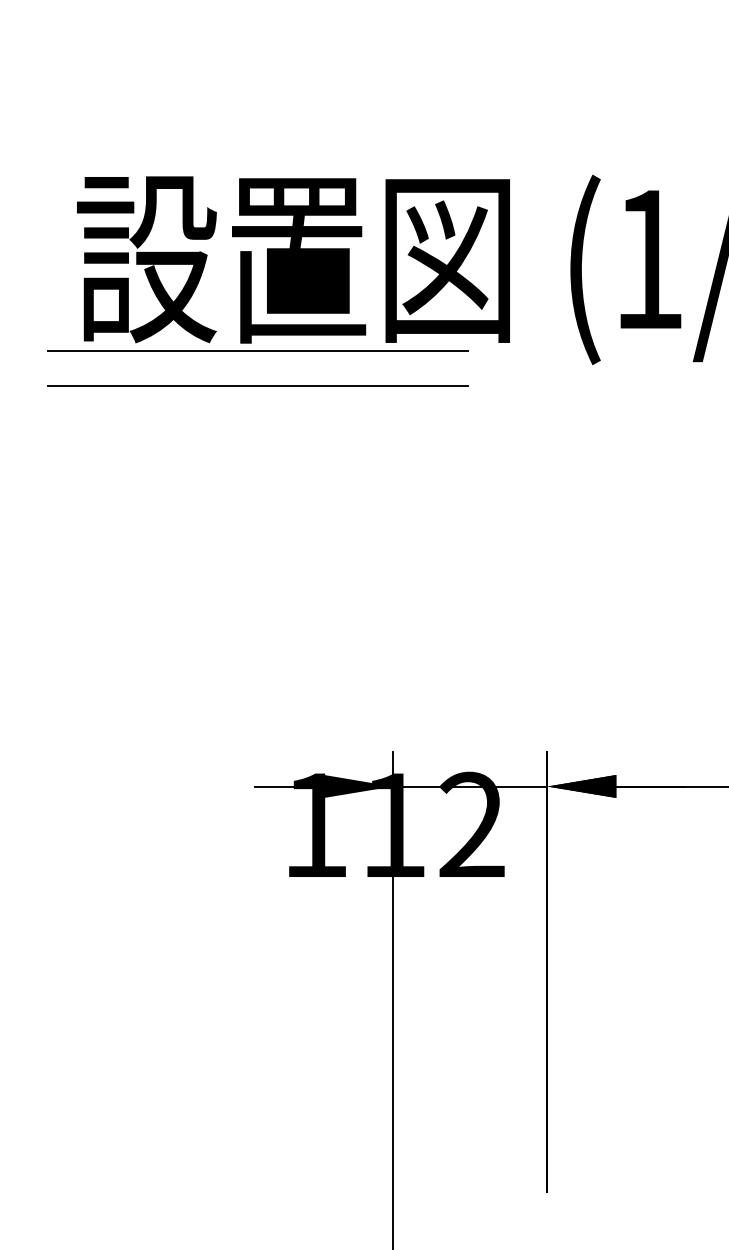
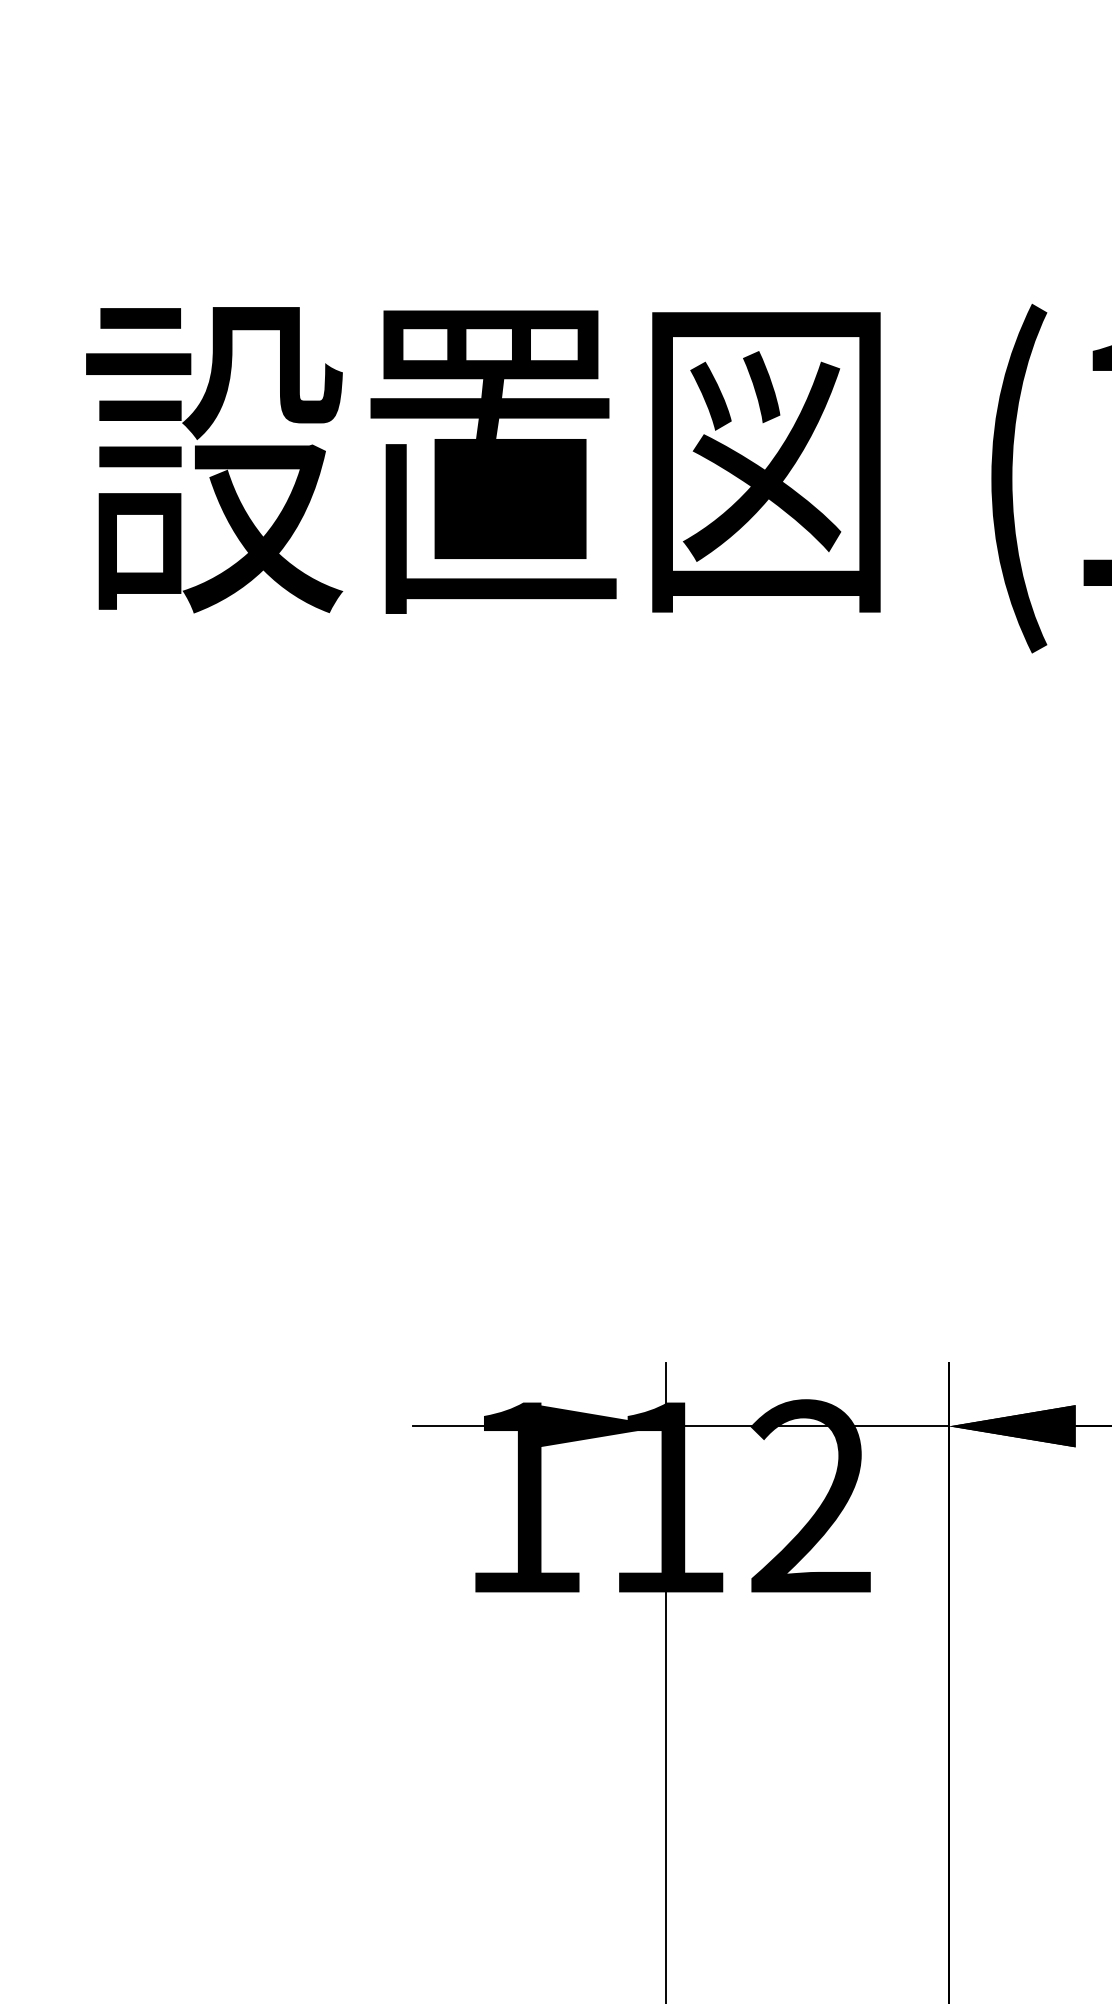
line: (257, 351) -> (417, 628), removed
line: (257, 385) -> (417, 690), removed

